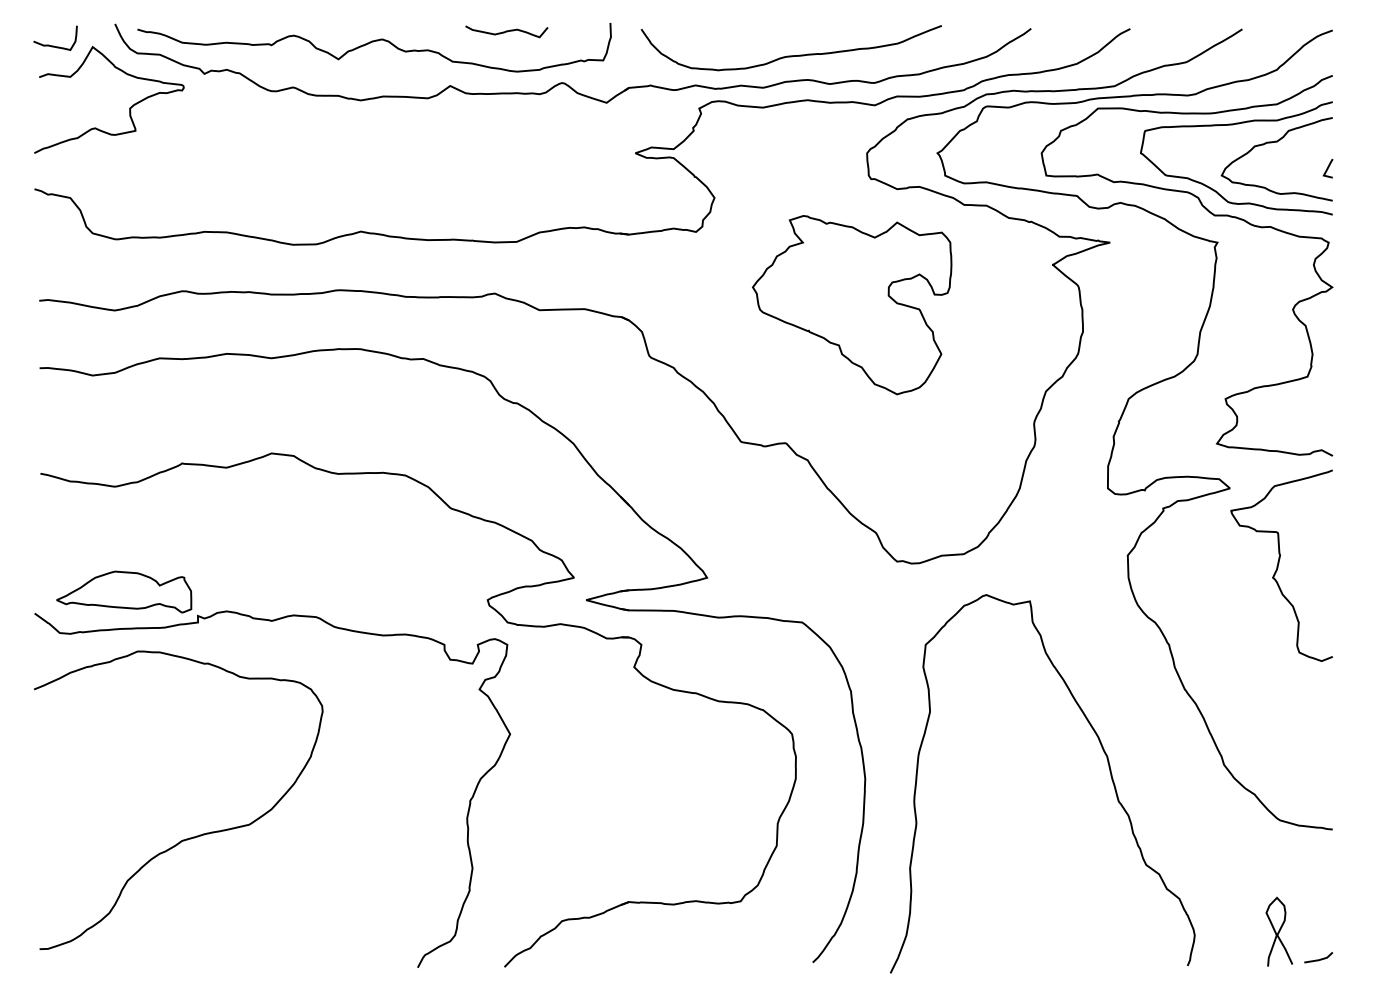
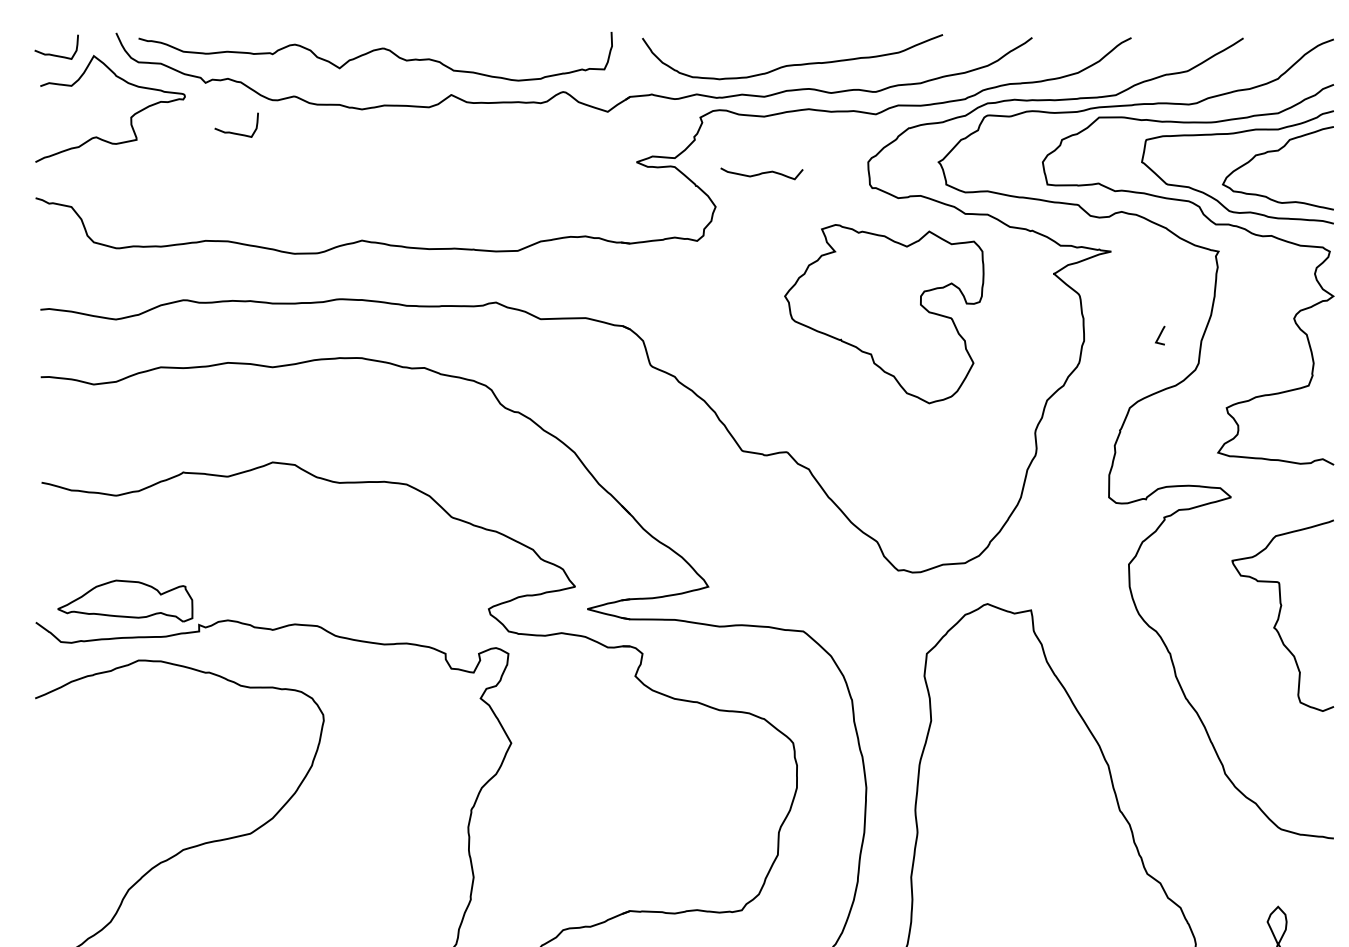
curve: (506, 31) -> (761, 173), moved
curve: (234, 123) -> (235, 132), added
line: (1327, 168) -> (1159, 335), moved
part: (852, 305) -> (884, 314), moved
curve: (1279, 563) -> (1280, 613), moved

